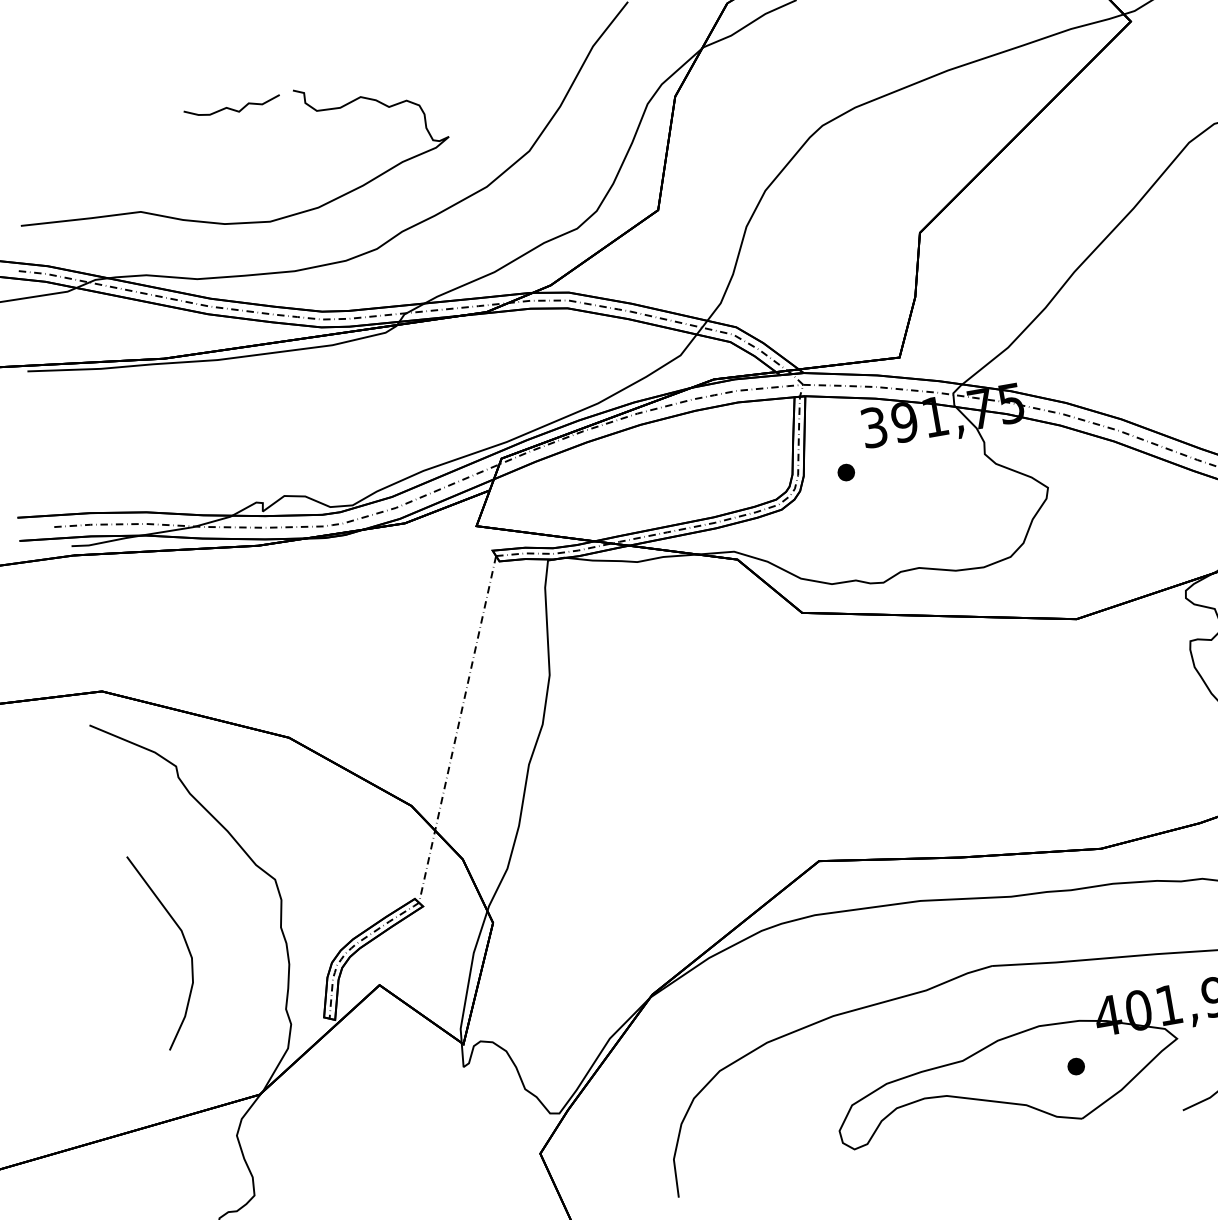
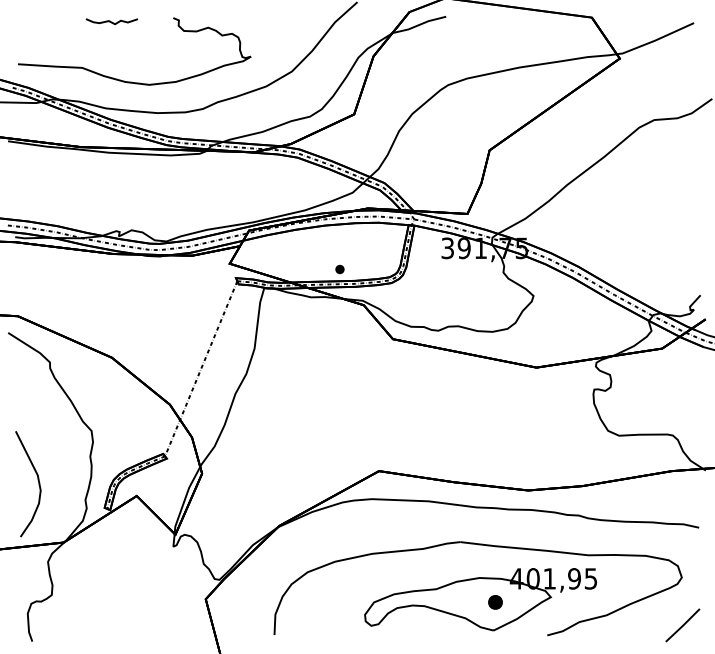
curve: (231, 107) -> (111, 21), moved
part: (845, 472) -> (339, 269), moved
curve: (182, 940) -> (37, 480), moved
part: (1074, 1066) -> (494, 602), size x1.6

